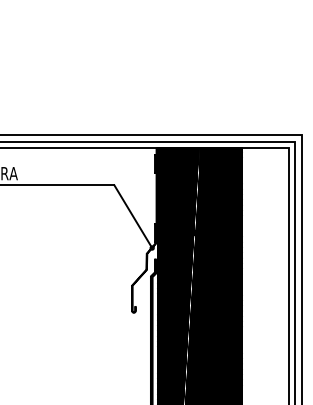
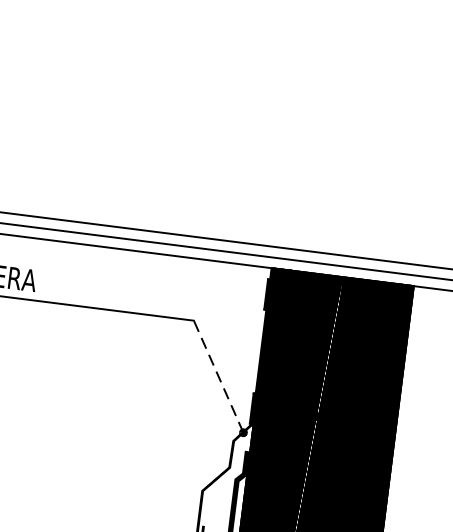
line: (133, 216) -> (219, 376), solid -> dashed

